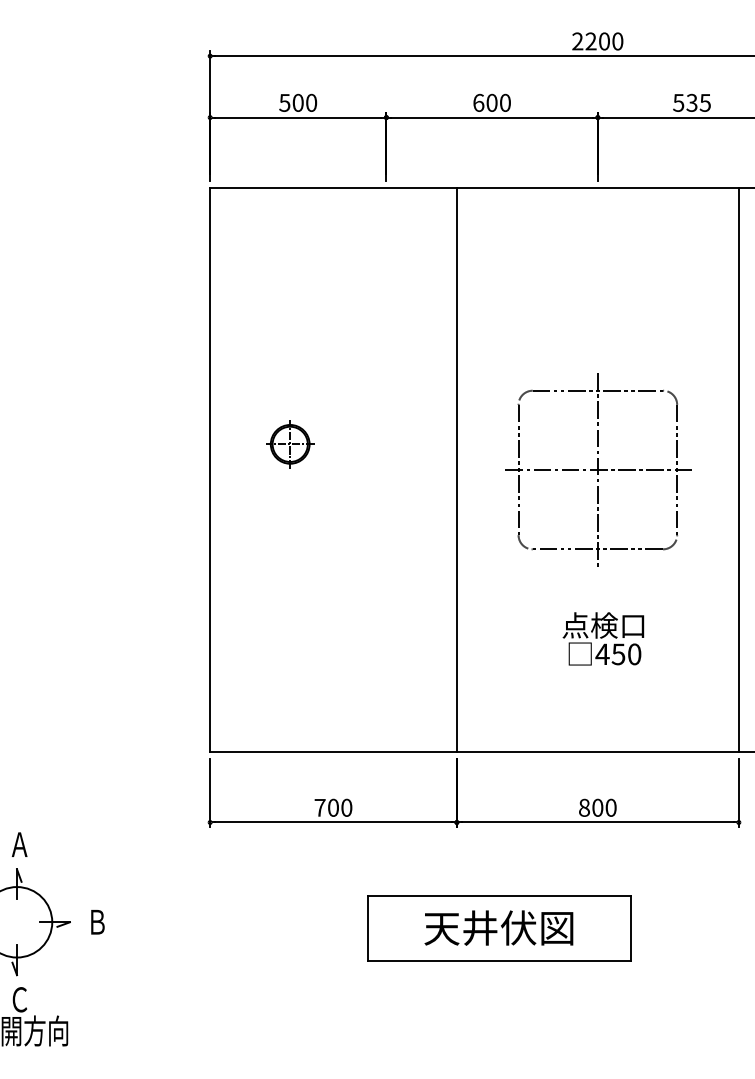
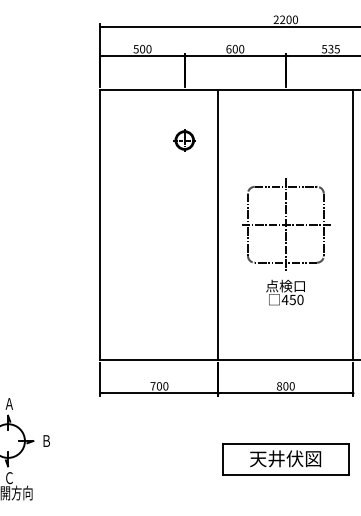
part: (289, 444) -> (184, 140), moved
text: (603, 638) -> (285, 292), moved
part: (498, 929) -> (285, 459), moved

